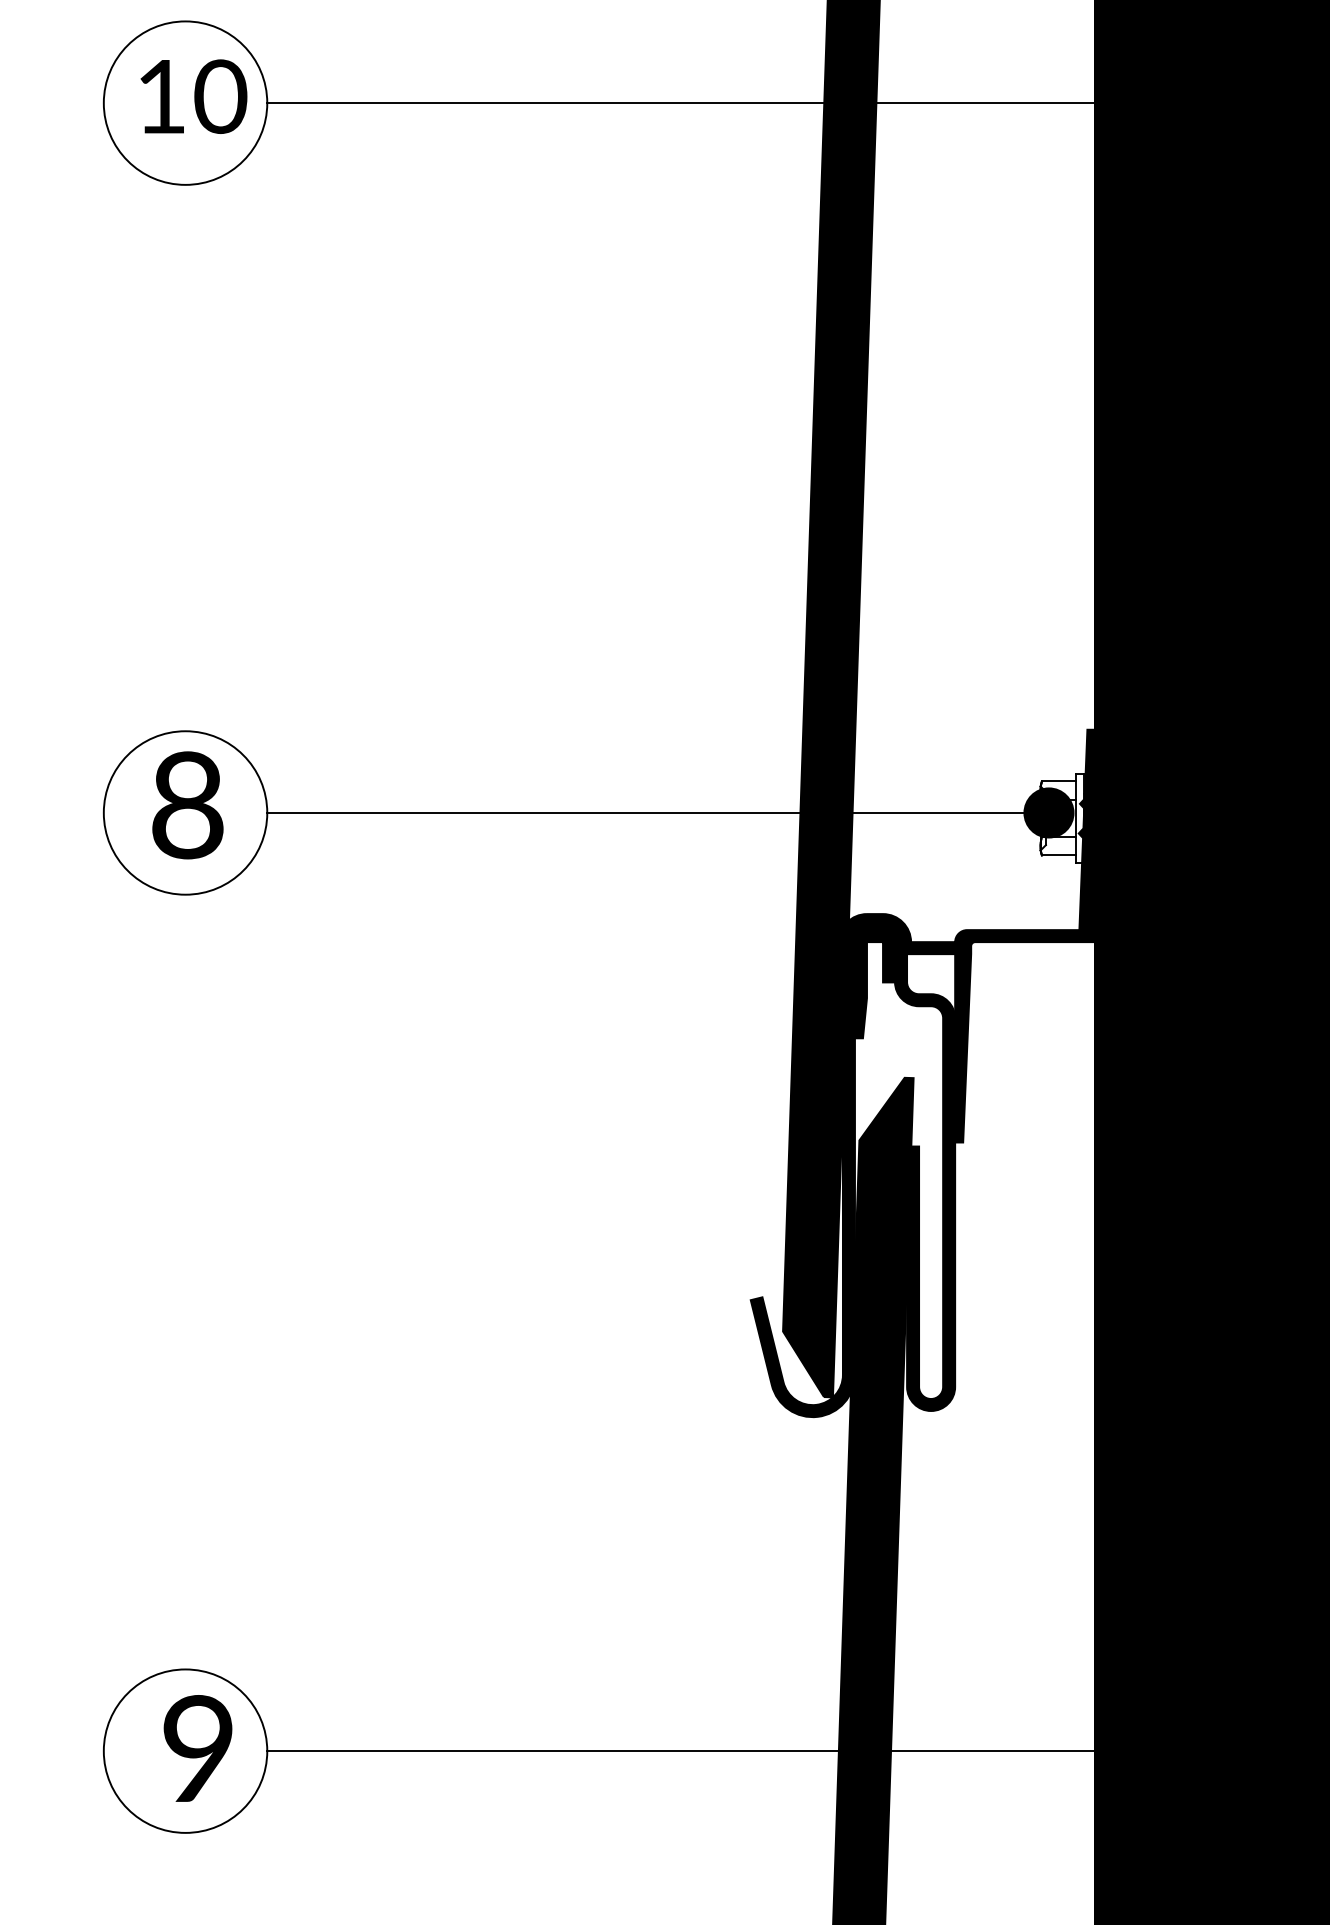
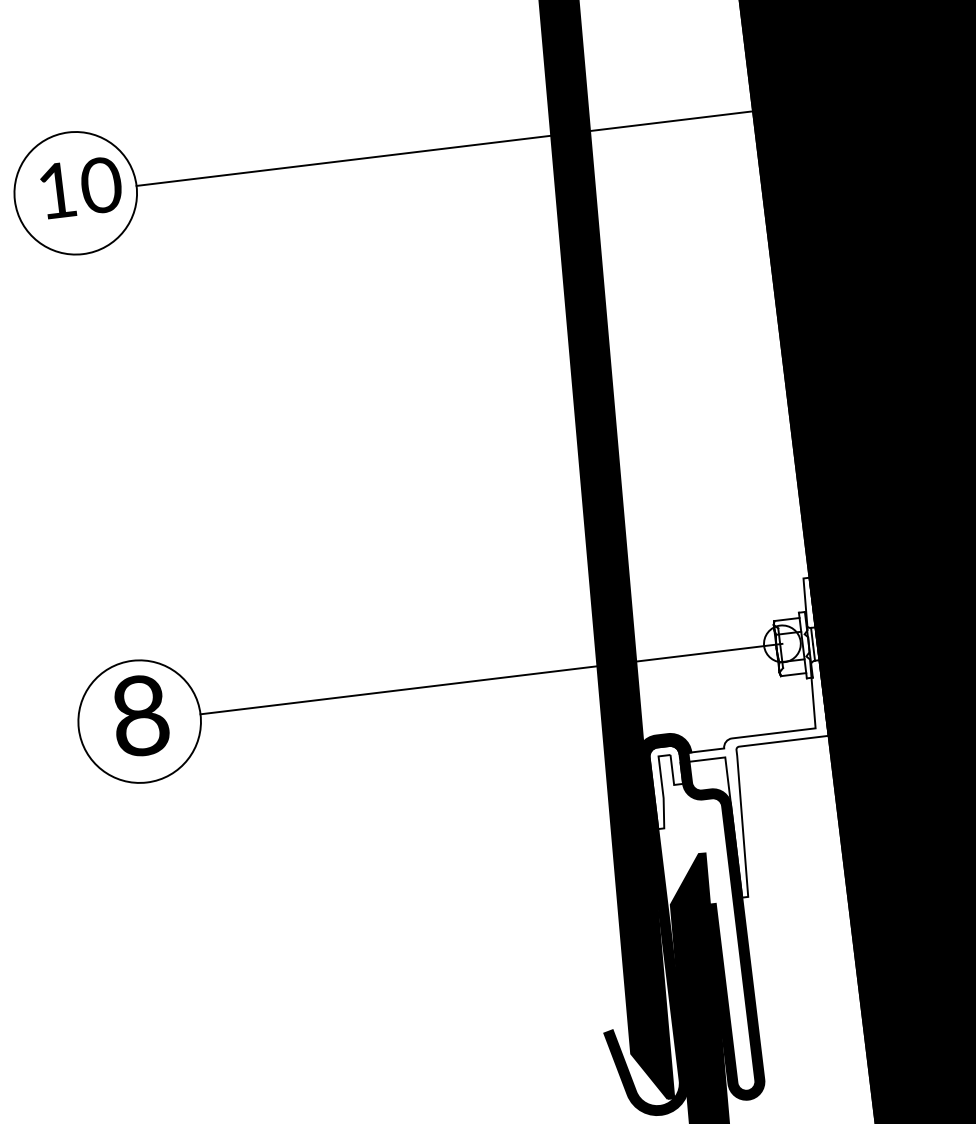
fill: (1048, 812) -> (782, 643), removed
fill: (974, 935) -> (738, 741), removed

